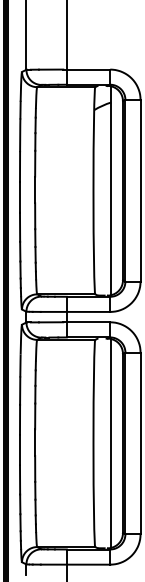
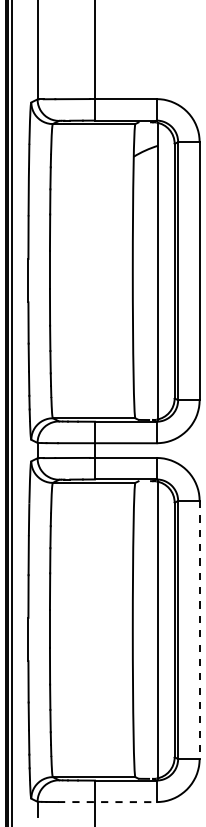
line: (140, 443) -> (199, 630), solid -> dashed
line: (75, 564) -> (107, 802), solid -> dashed

